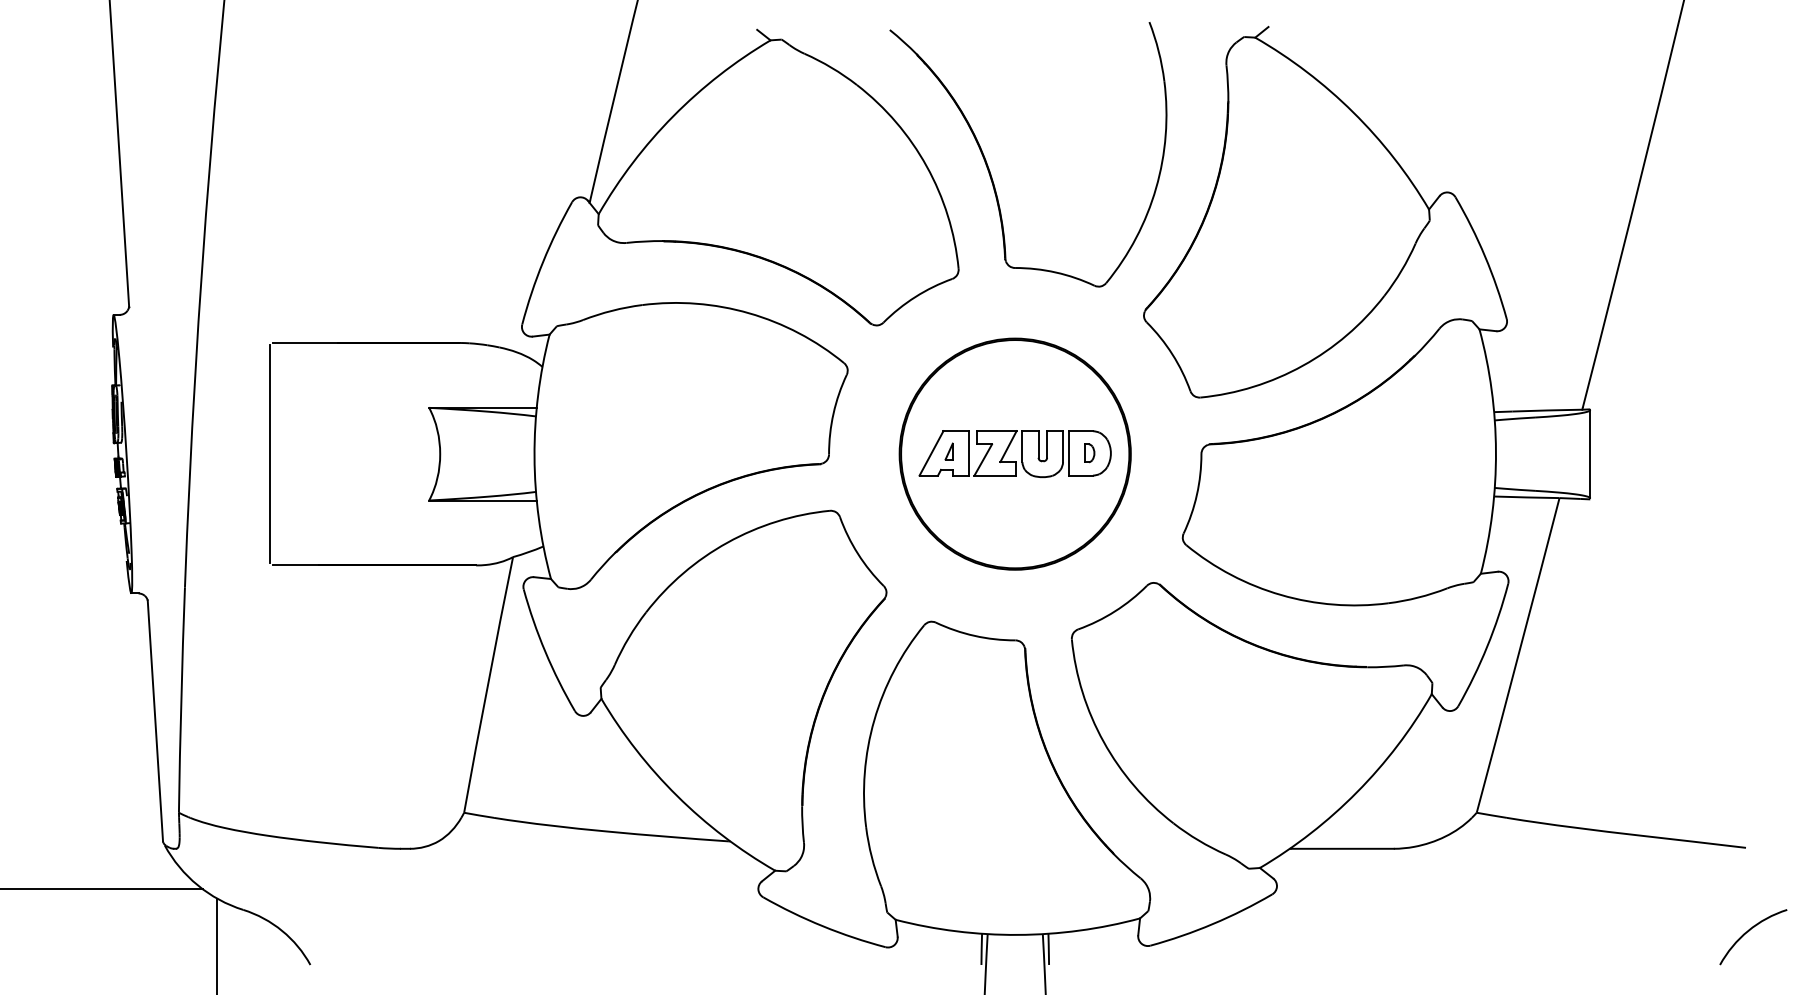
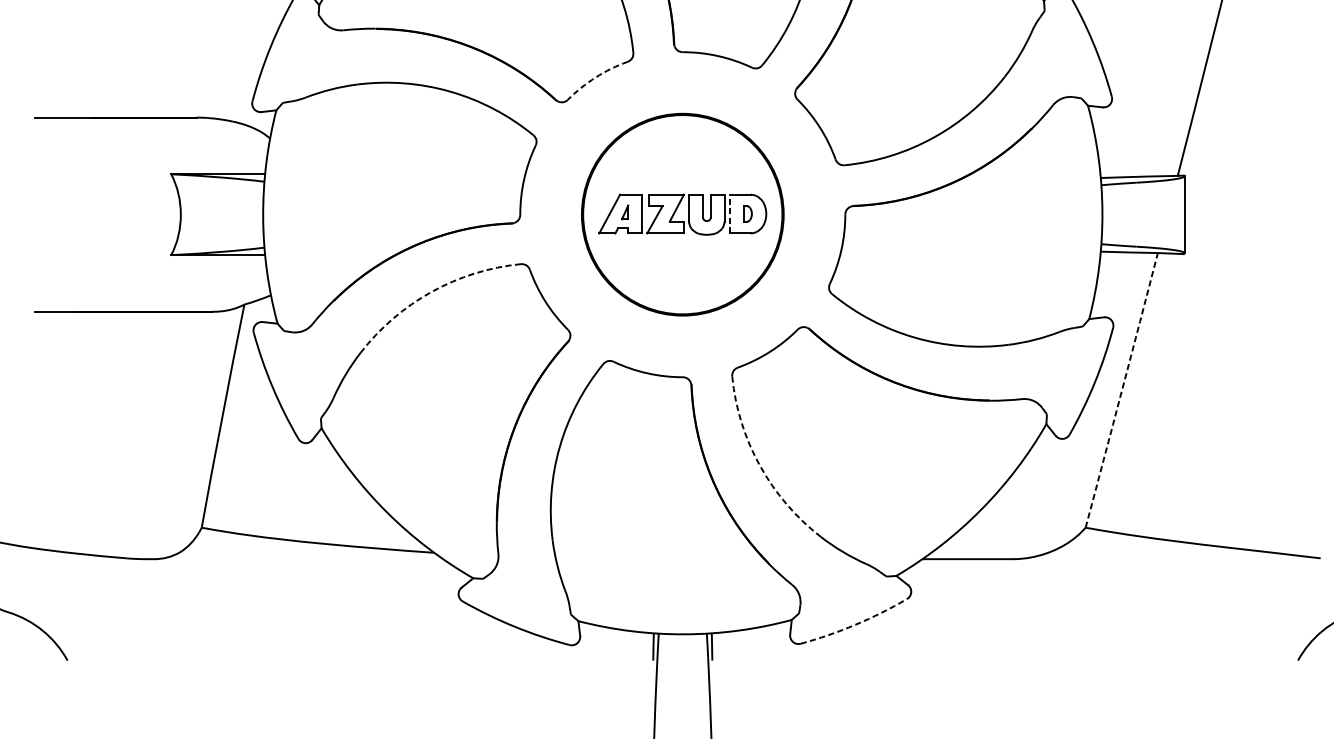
arc: (915, 297) -> (595, 77), solid -> dashed
line: (1068, 452) -> (729, 213), solid -> dashed
line: (270, 454) -> (32, 214), removed
arc: (727, 542) -> (431, 291), solid -> dashed
arc: (1518, 655) -> (1122, 390), solid -> dashed
arc: (1103, 741) -> (759, 465), solid -> dashed
arc: (1212, 924) -> (854, 625), solid -> dashed

